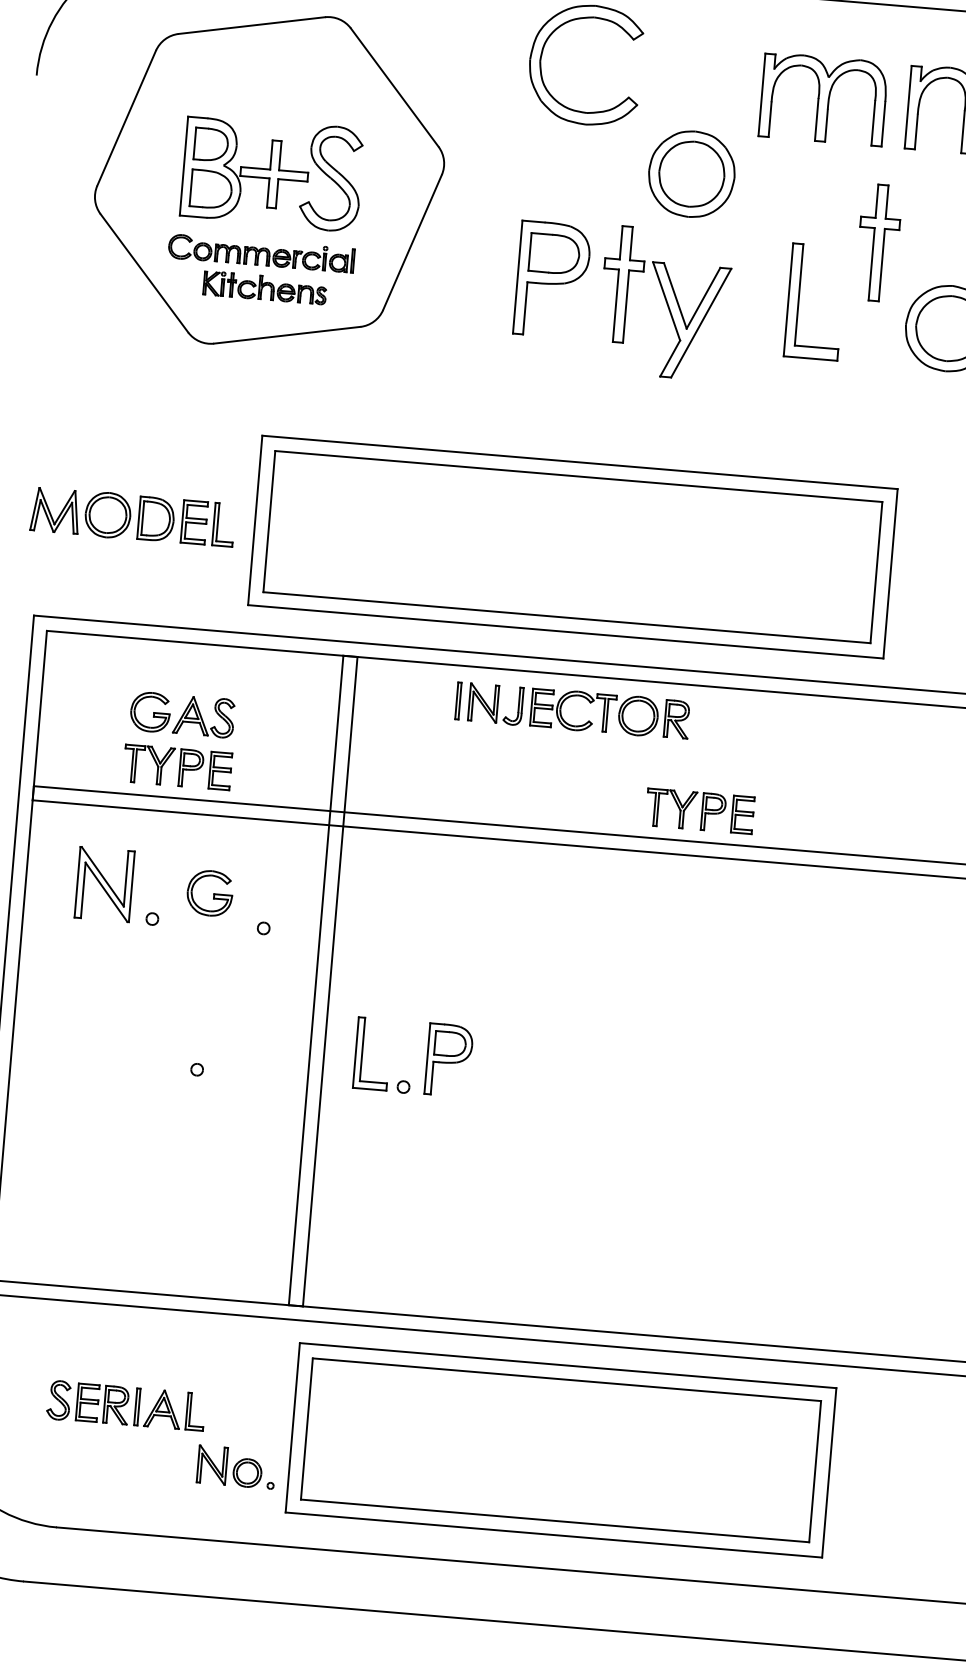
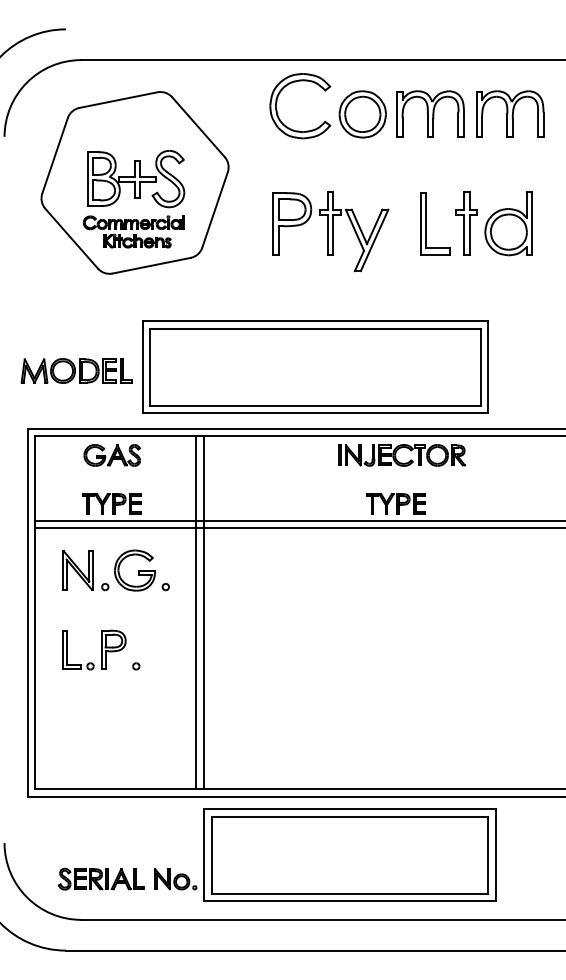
part: (691, 174) -> (362, 114), moved
part: (878, 243) -> (466, 223), moved
part: (572, 710) -> (401, 455), moved
part: (181, 714) -> (111, 455), moved
part: (210, 893) -> (135, 570), size x1.67
part: (426, 1057) -> (101, 649), moved
part: (124, 1404) -> (100, 878), moved

